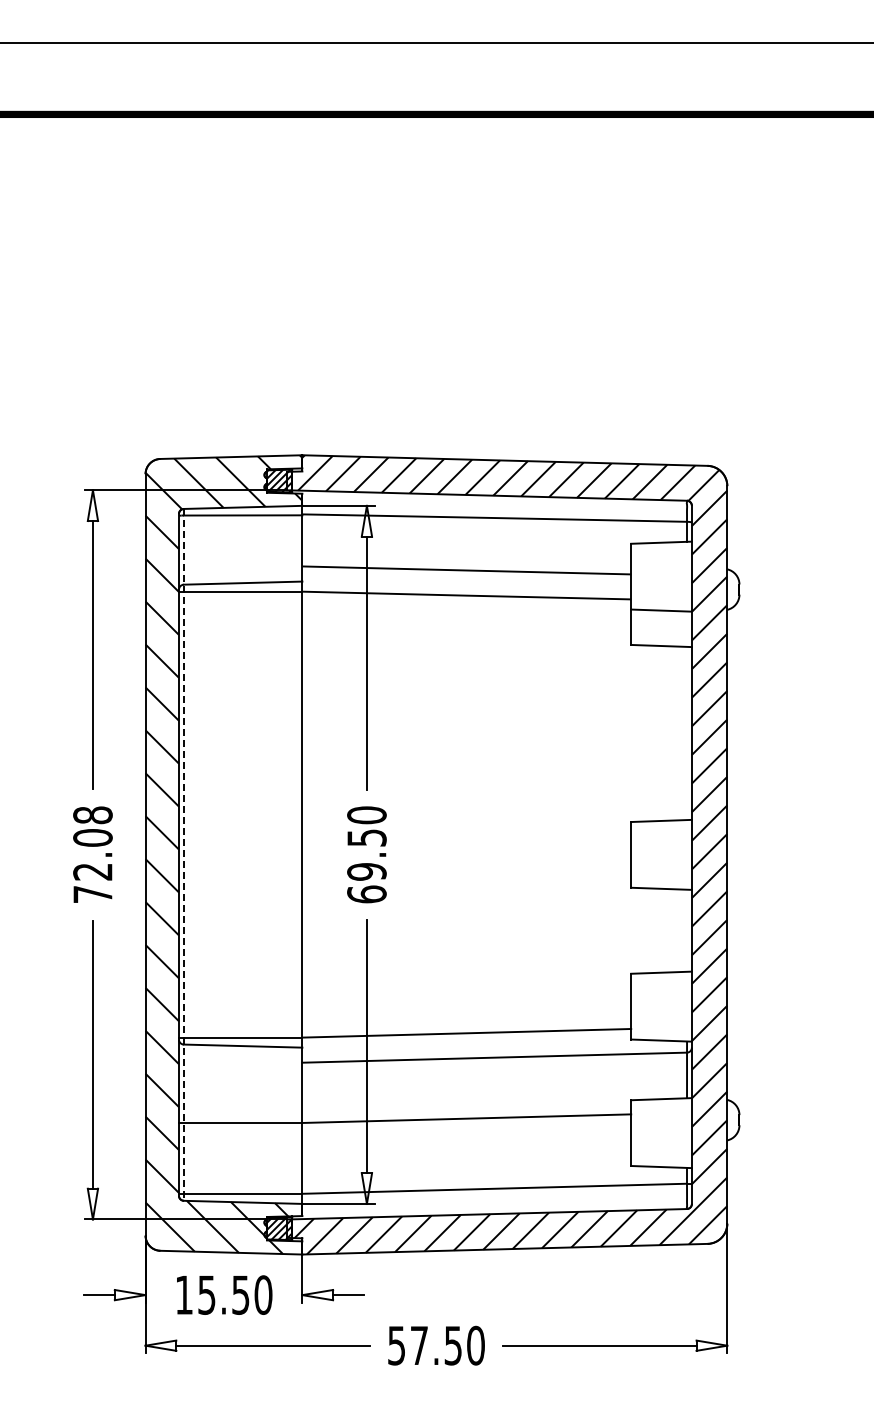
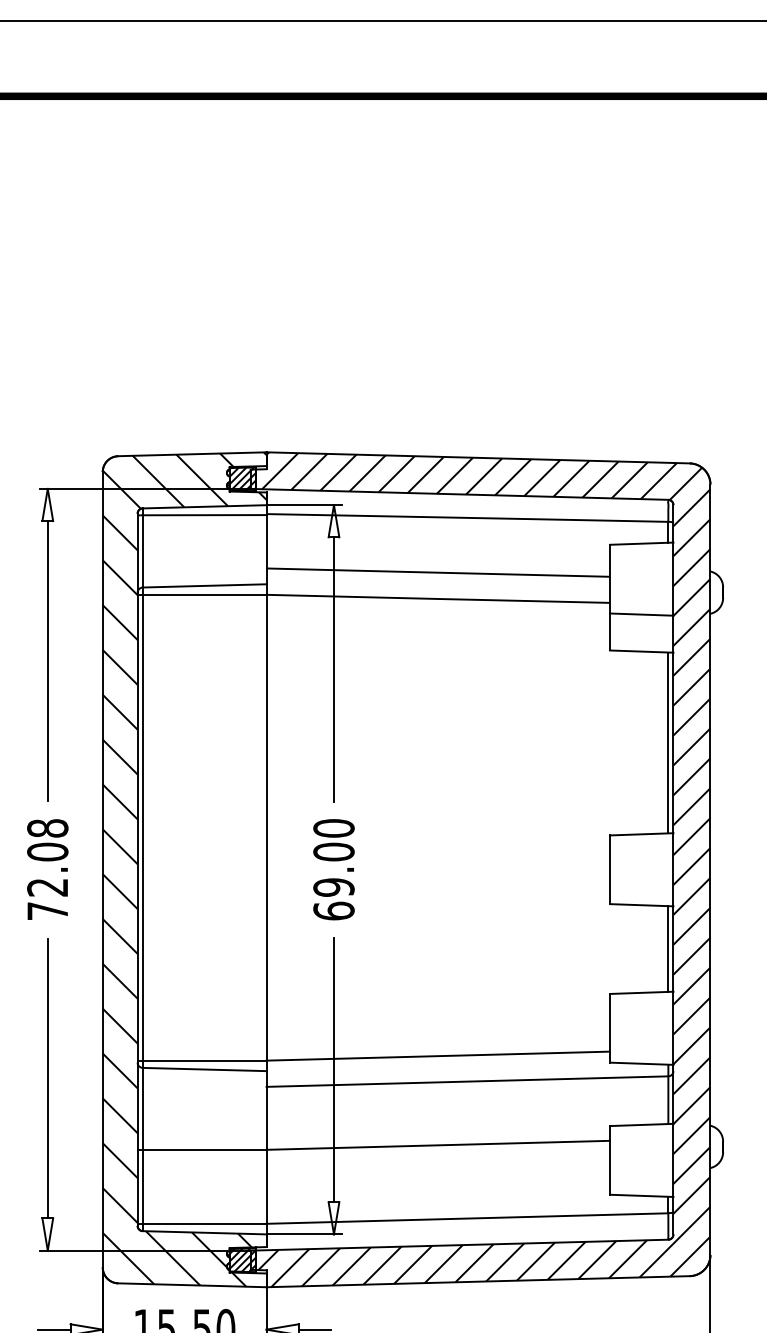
line: (686, 733) -> (667, 742), added
text: (366, 837) -> (333, 851), 69.50 -> 69.00
line: (183, 854) -> (142, 869), dashed -> solid
line: (686, 930) -> (667, 948), added

